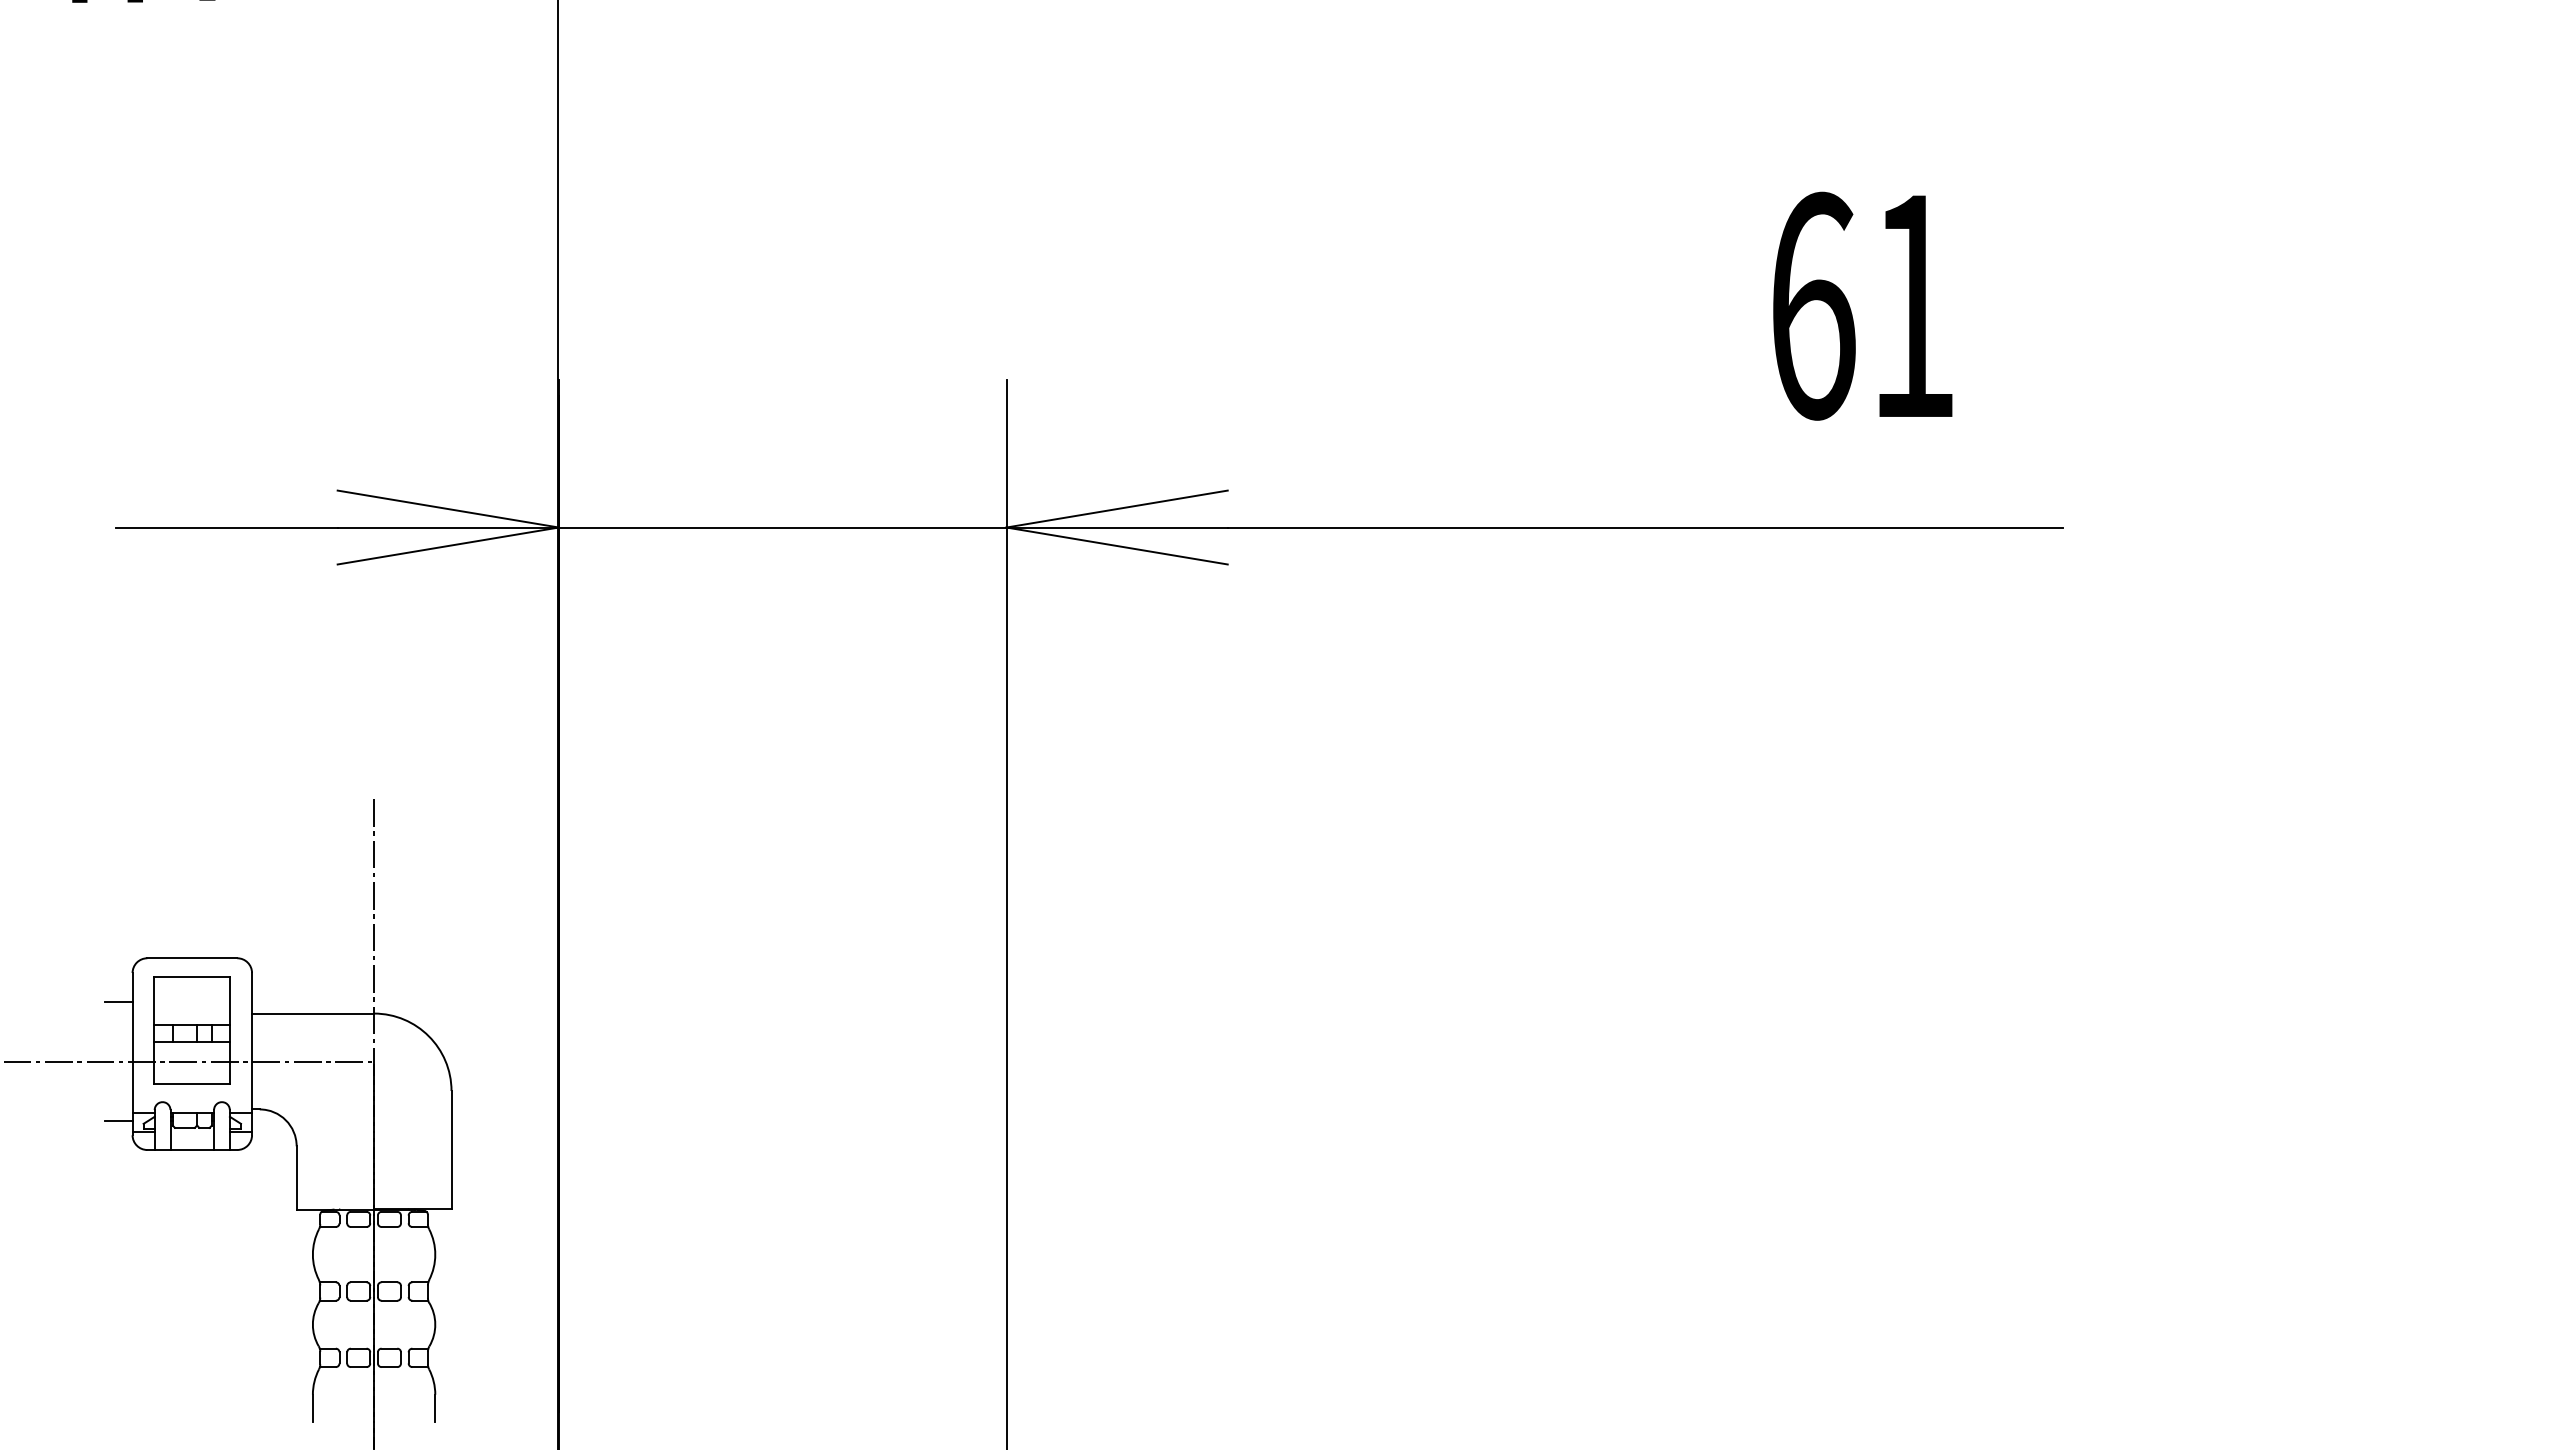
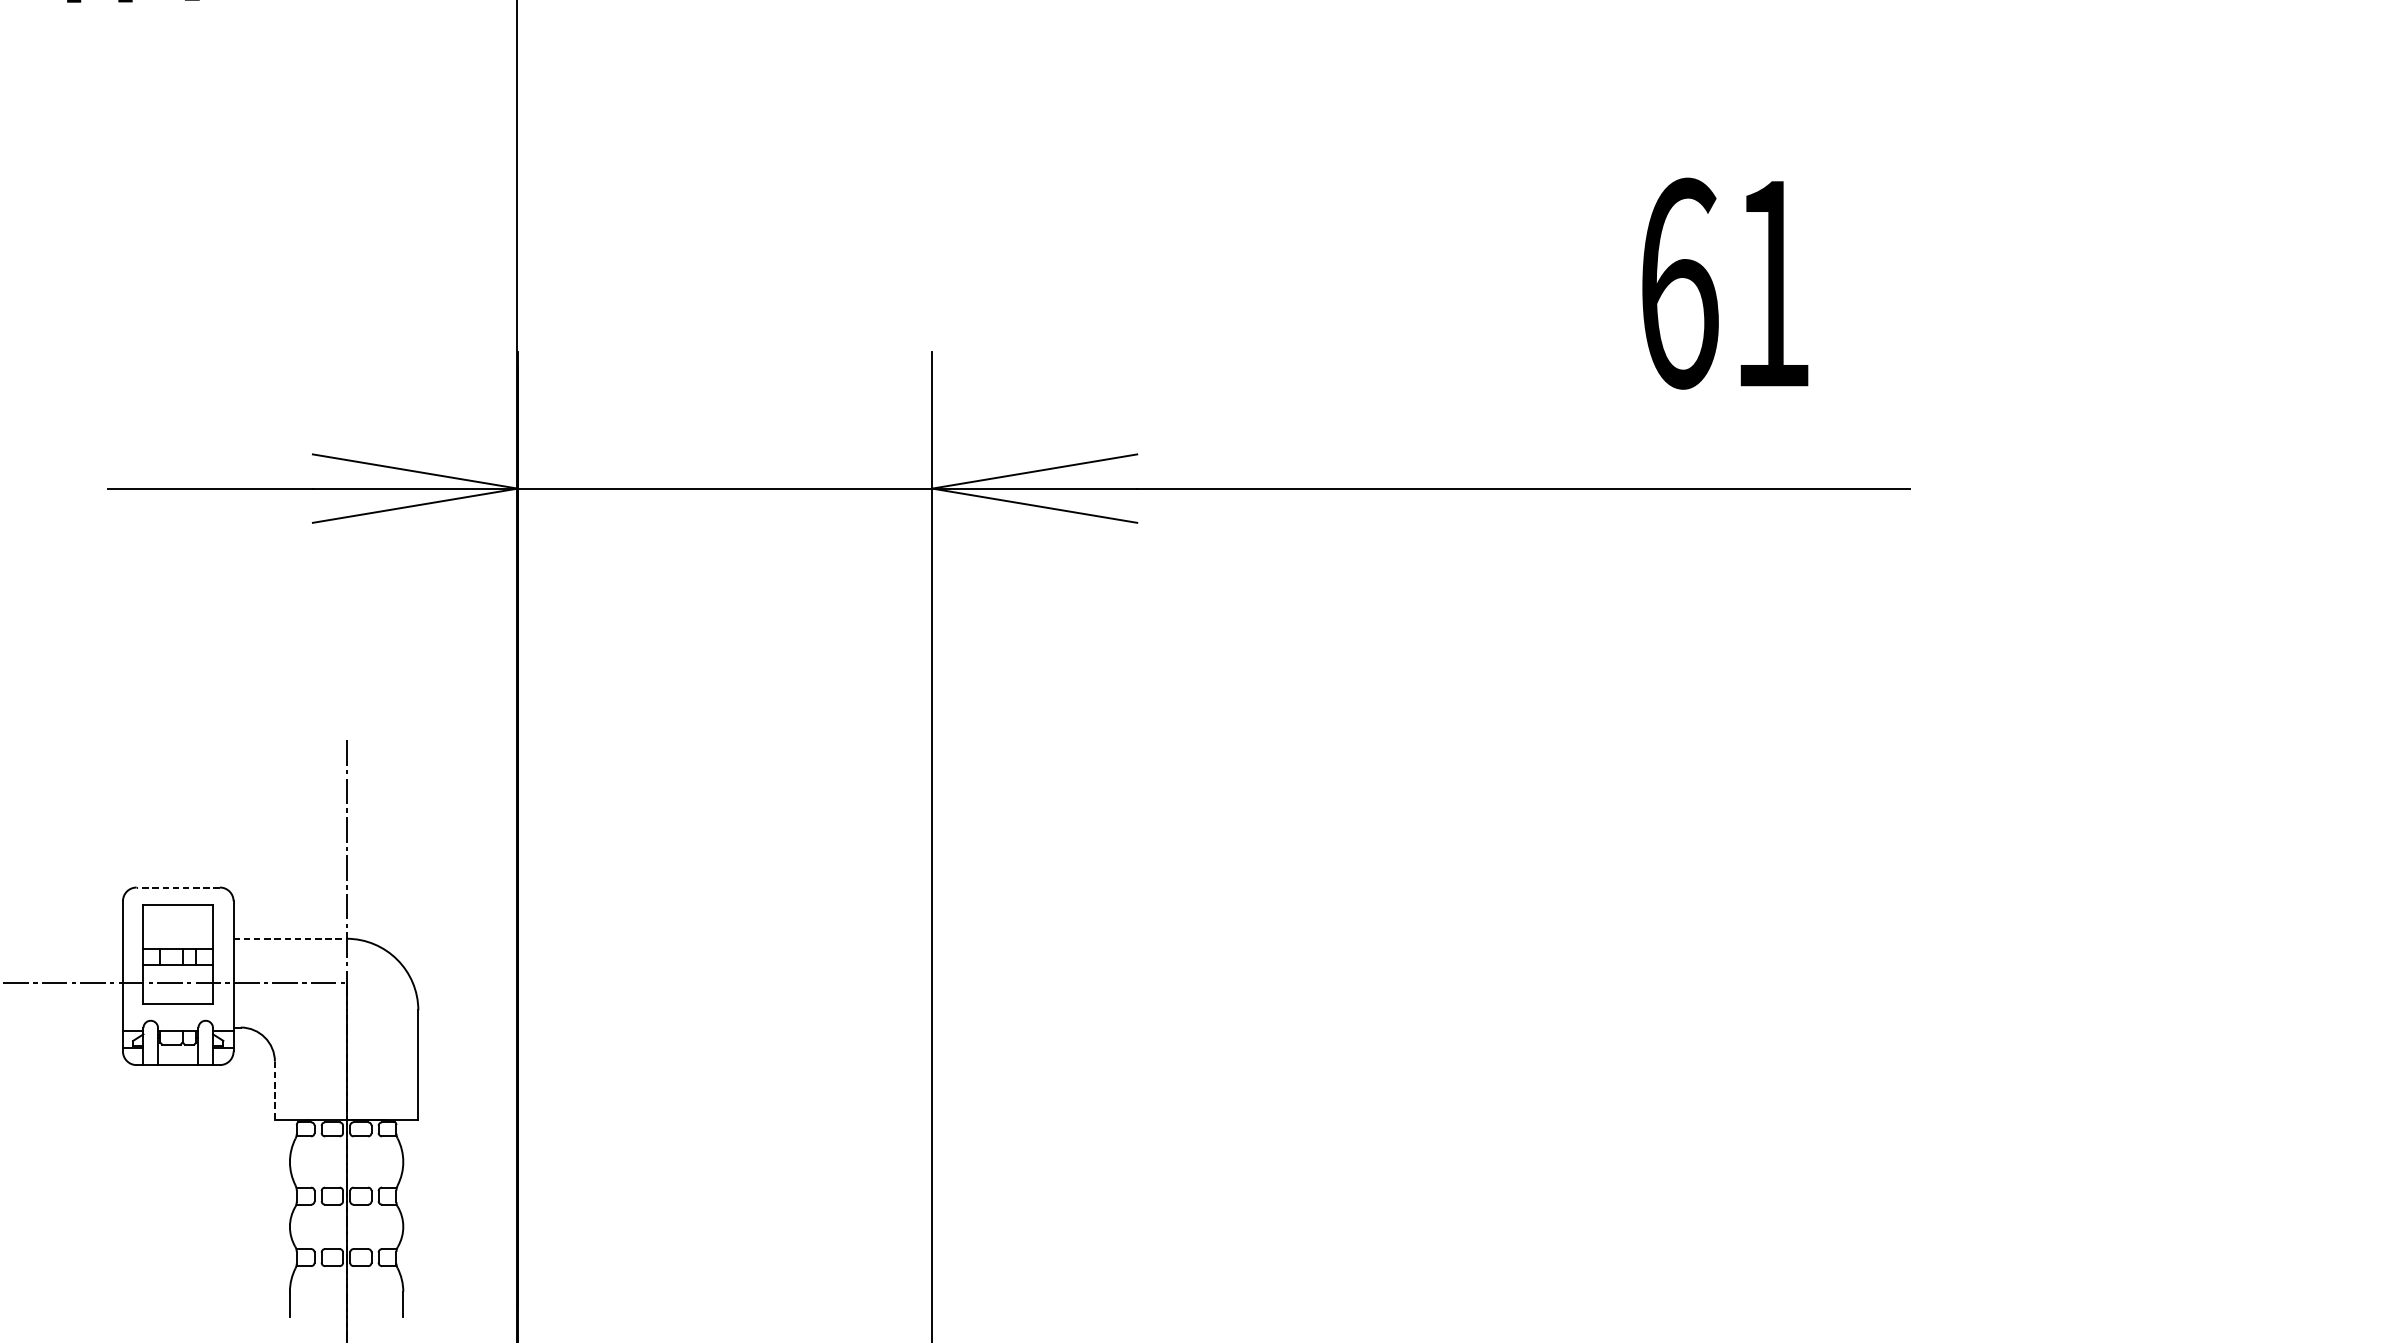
line: (192, 958) -> (178, 887), solid -> dashed
line: (118, 1001) -> (109, 927), removed
line: (313, 1013) -> (290, 938), solid -> dashed
line: (118, 1121) -> (109, 1038), removed
line: (296, 1177) -> (274, 1090), solid -> dashed

